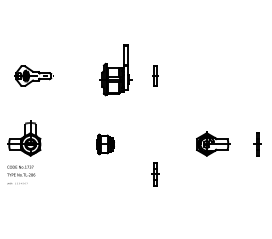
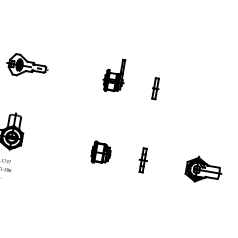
part: (115, 70) -> (114, 75), size x0.62
part: (105, 144) -> (100, 153), moved
part: (155, 174) -> (142, 160), moved

